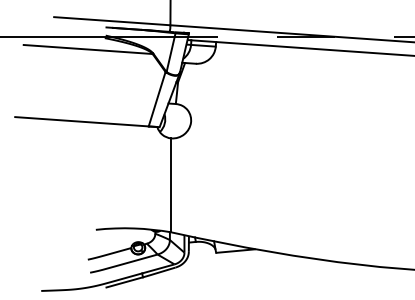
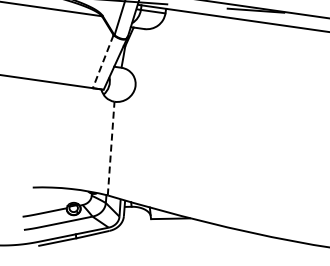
line: (157, 99) -> (103, 61), solid -> dashed
line: (171, 185) -> (111, 148), solid -> dashed

